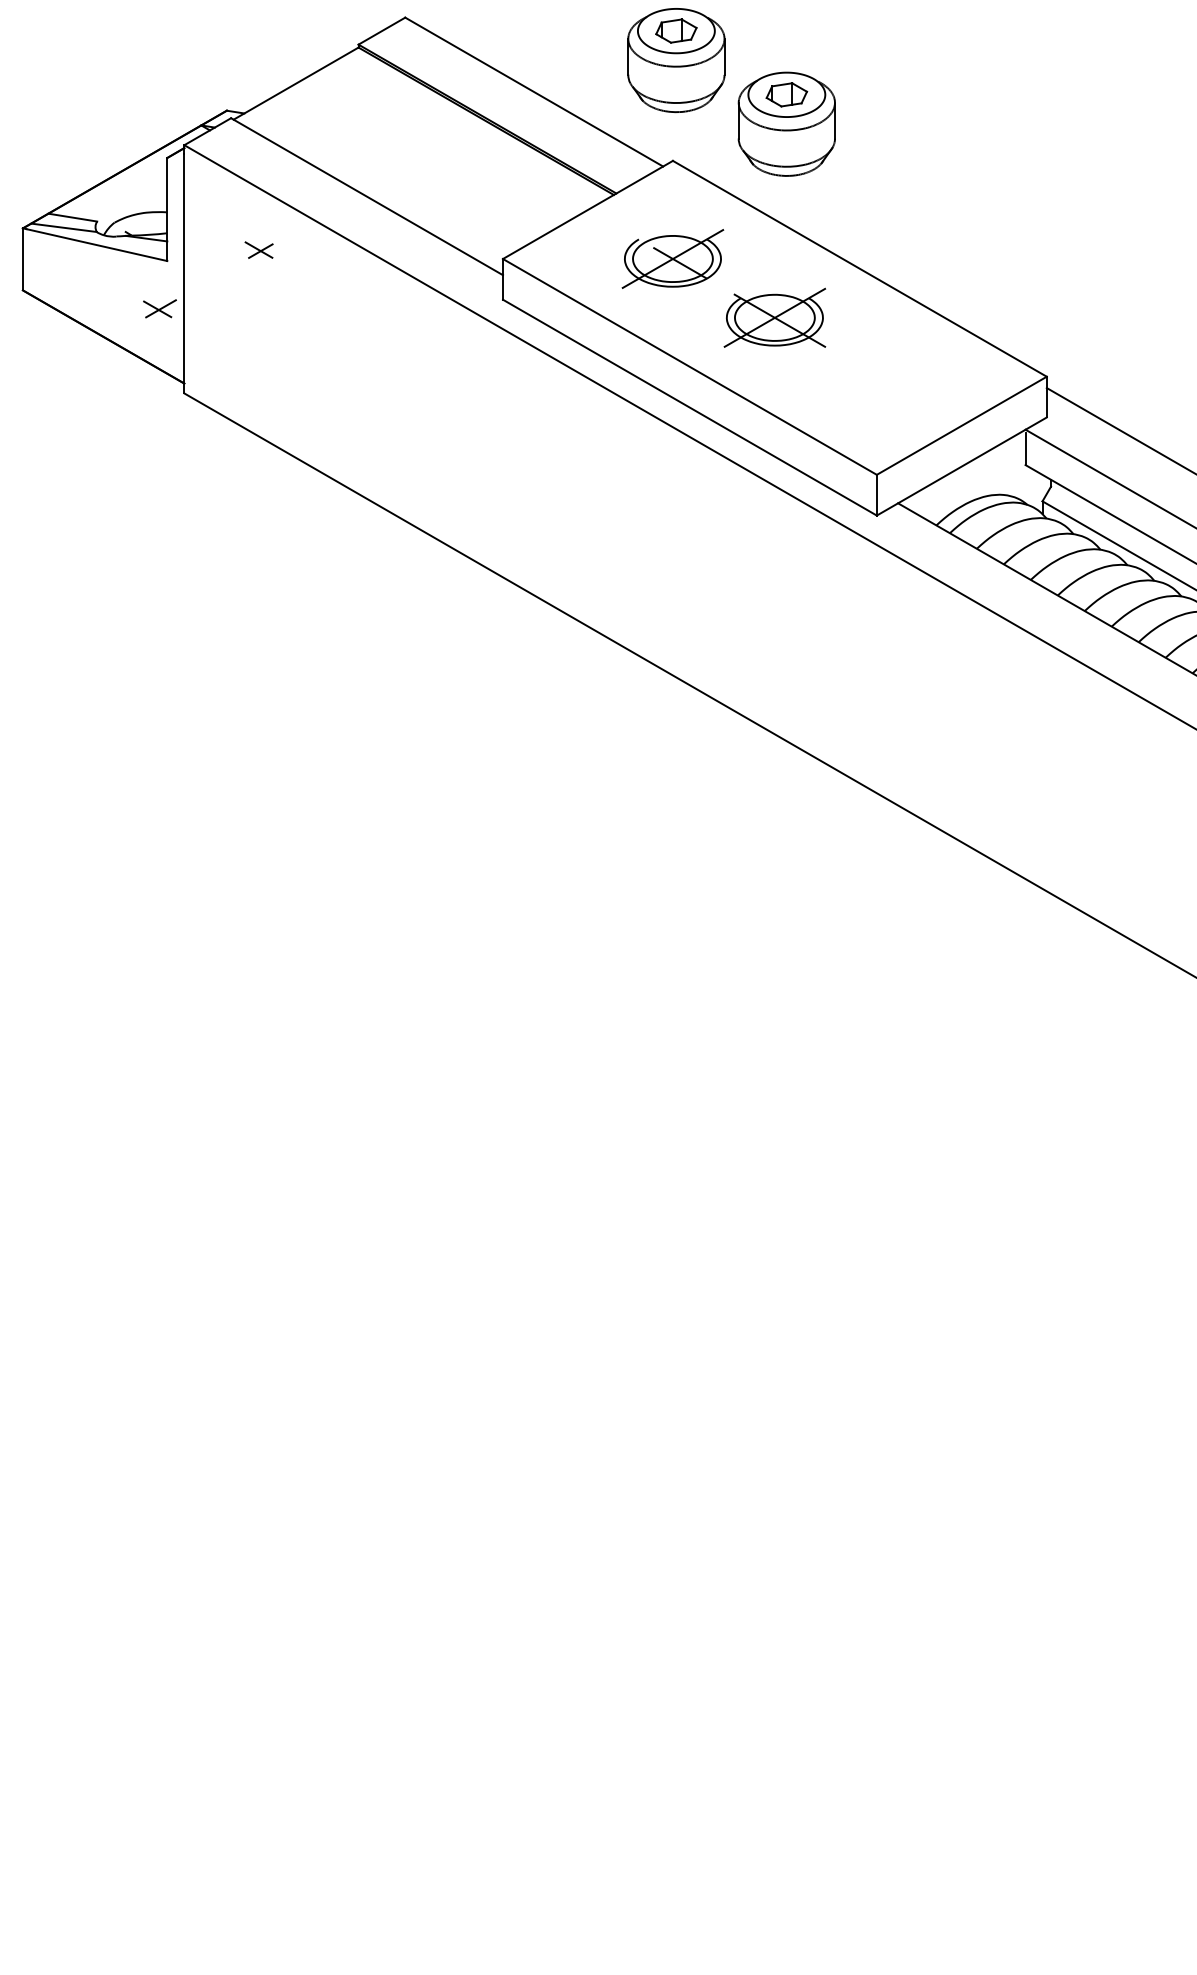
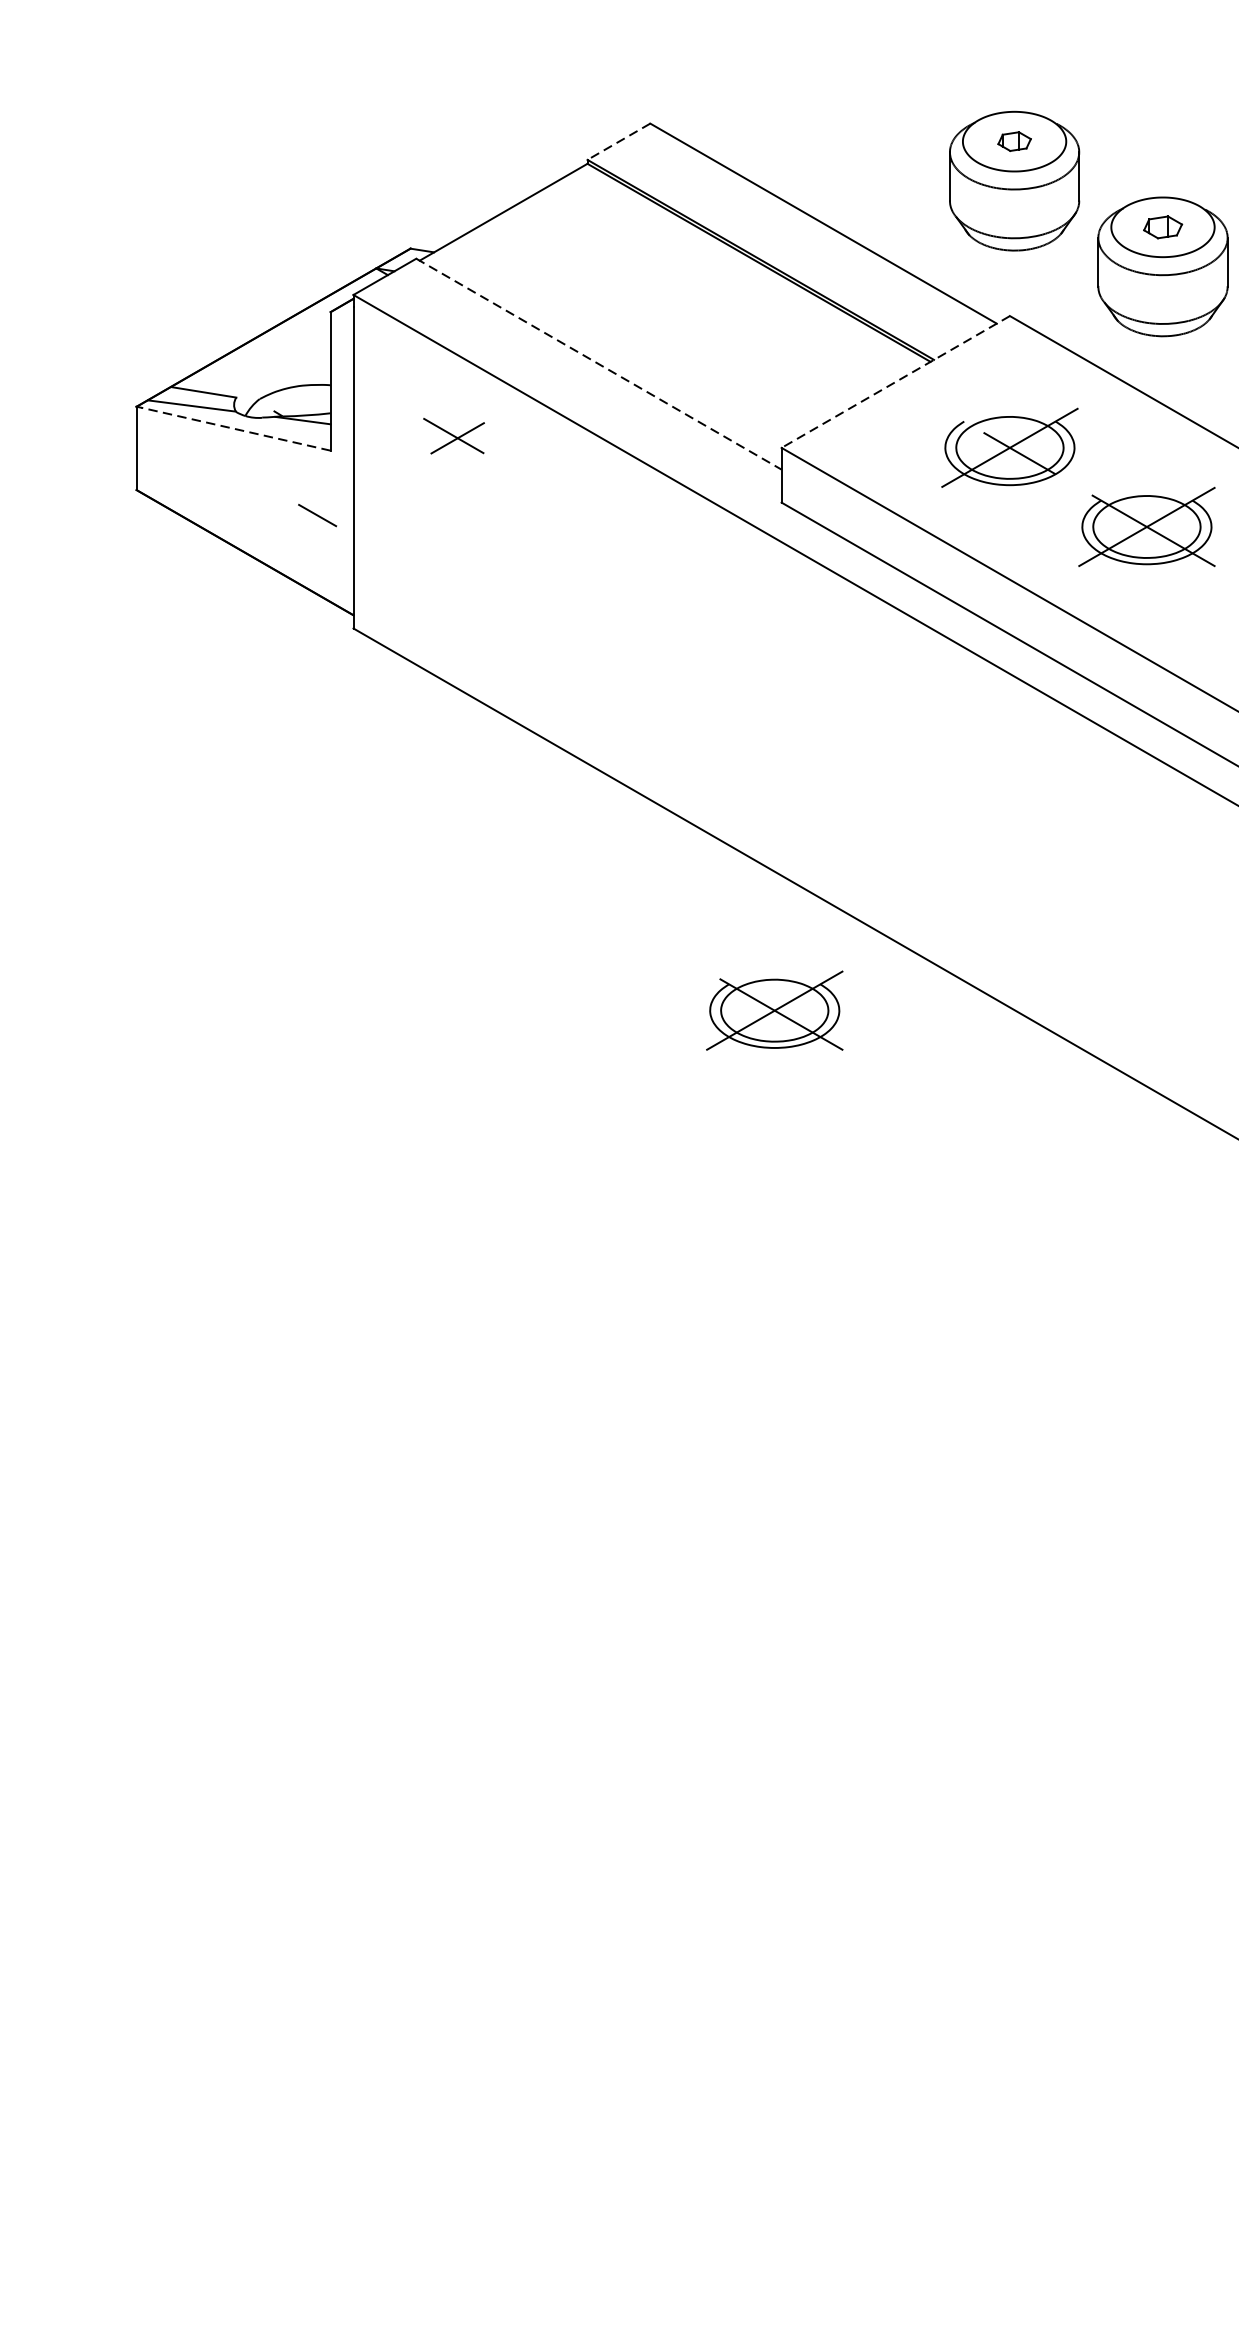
part: (676, 30) -> (1014, 140), size x0.6
line: (381, 31) -> (618, 142), solid -> dashed
part: (786, 94) -> (1162, 226), size x0.7
line: (367, 196) -> (599, 363), solid -> dashed
line: (587, 210) -> (895, 382), solid -> dashed
line: (96, 245) -> (235, 429), solid -> dashed
part: (258, 249) -> (453, 435), size x1.6
line: (160, 308) -> (321, 514), removed
part: (497, 677) -> (774, 1010), added

